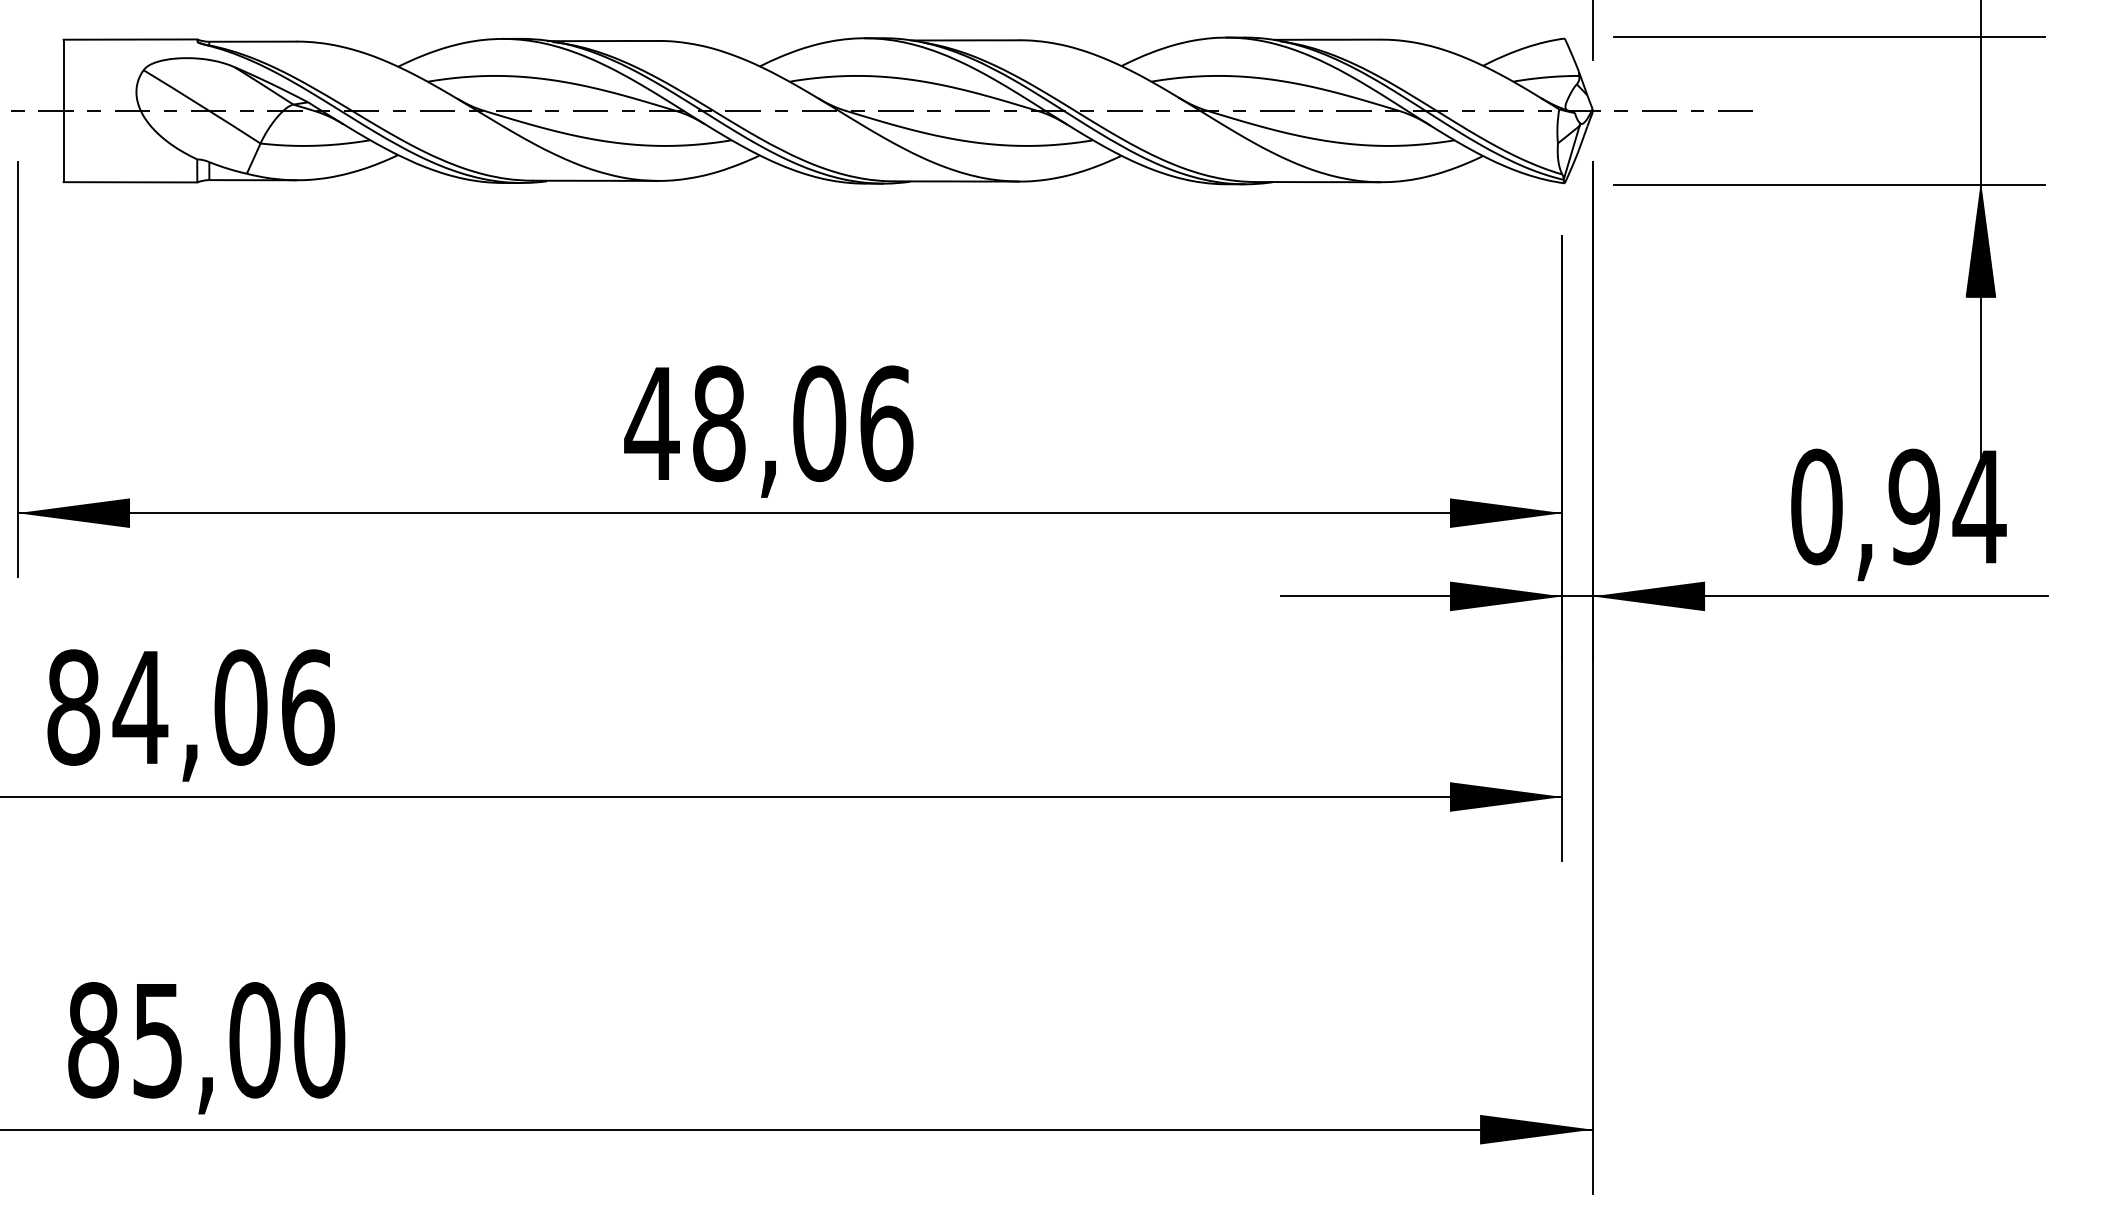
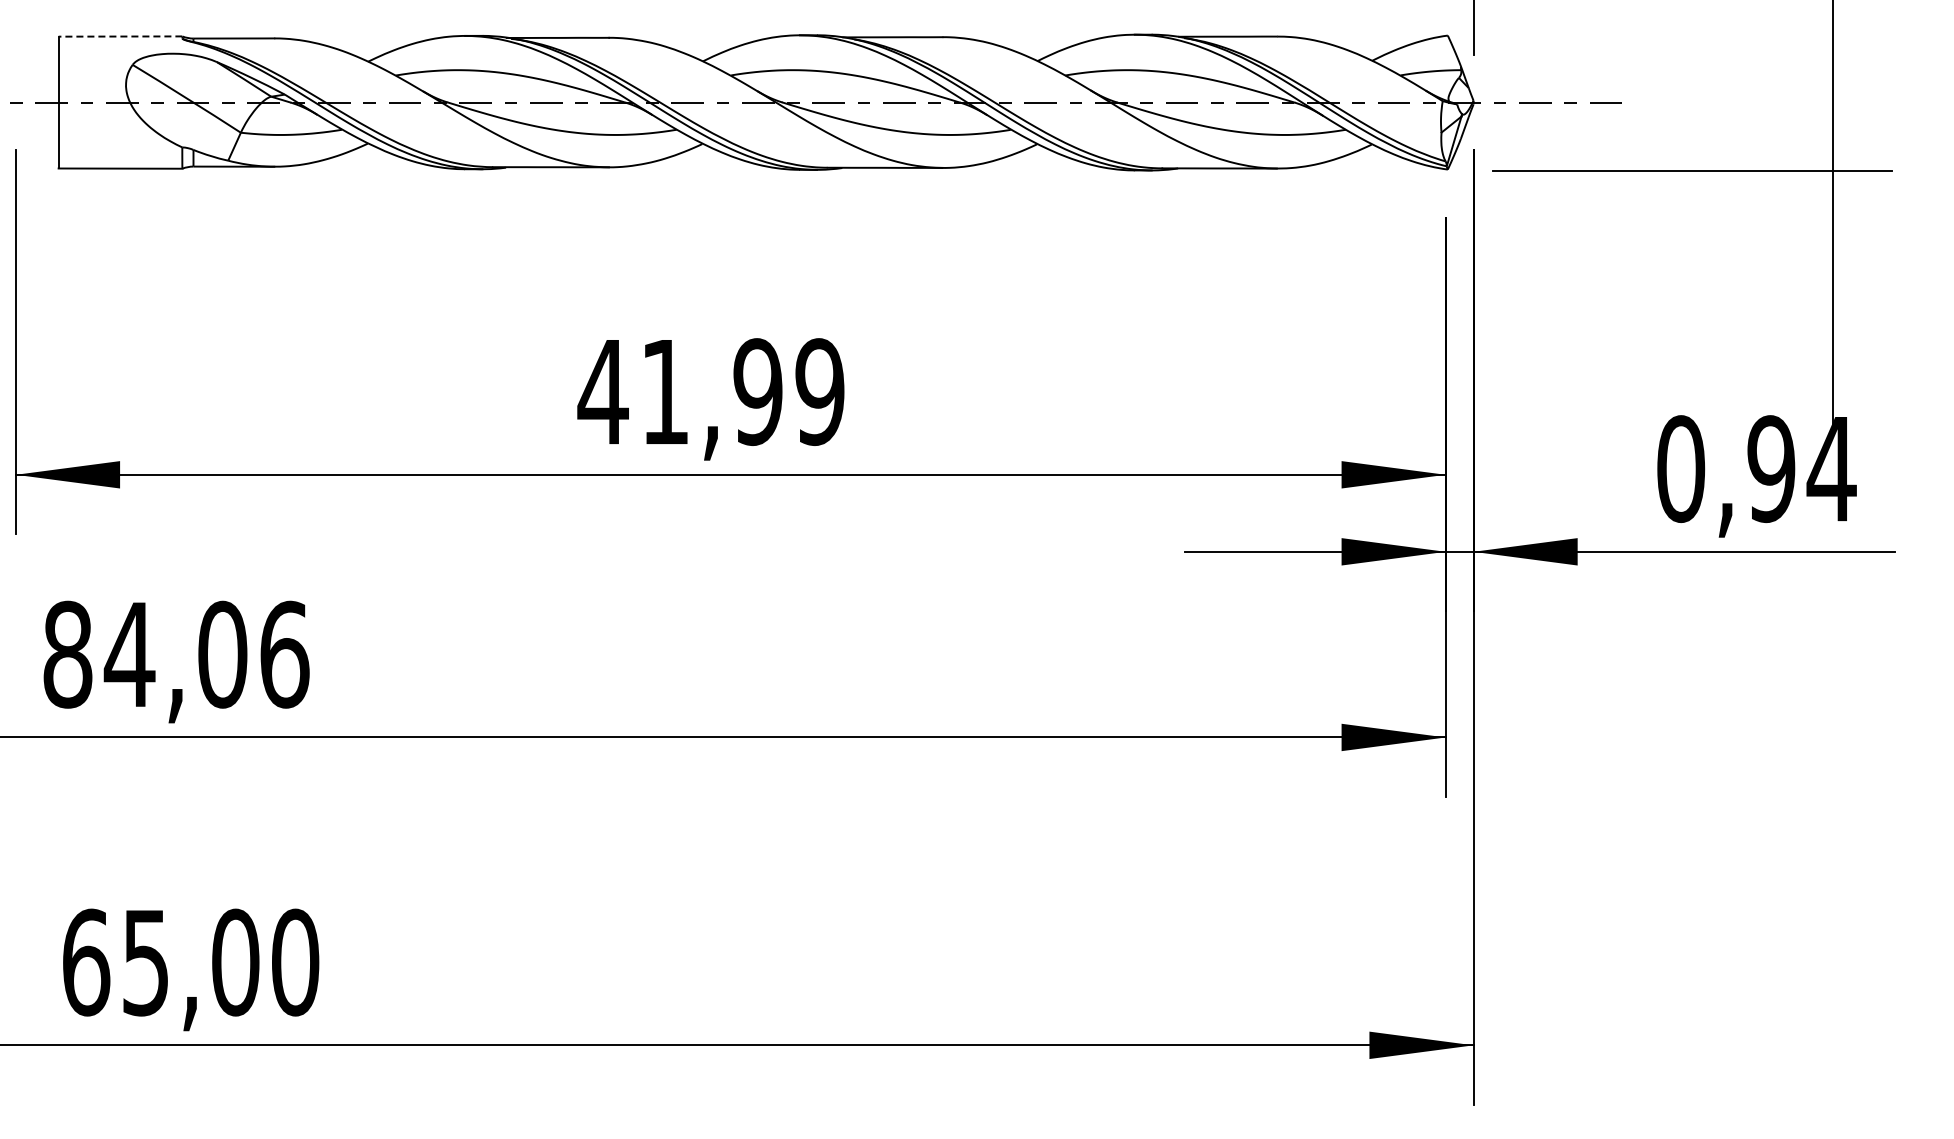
line: (1829, 37) -> (1692, 34), removed
line: (130, 39) -> (120, 36), solid -> dashed
hatch: (1980, 241) -> (1832, 223), removed
text: (803, 424) -> (743, 392), 48,06 -> 41,99
text: (93, 1040) -> (86, 962), 85,00 -> 65,00

